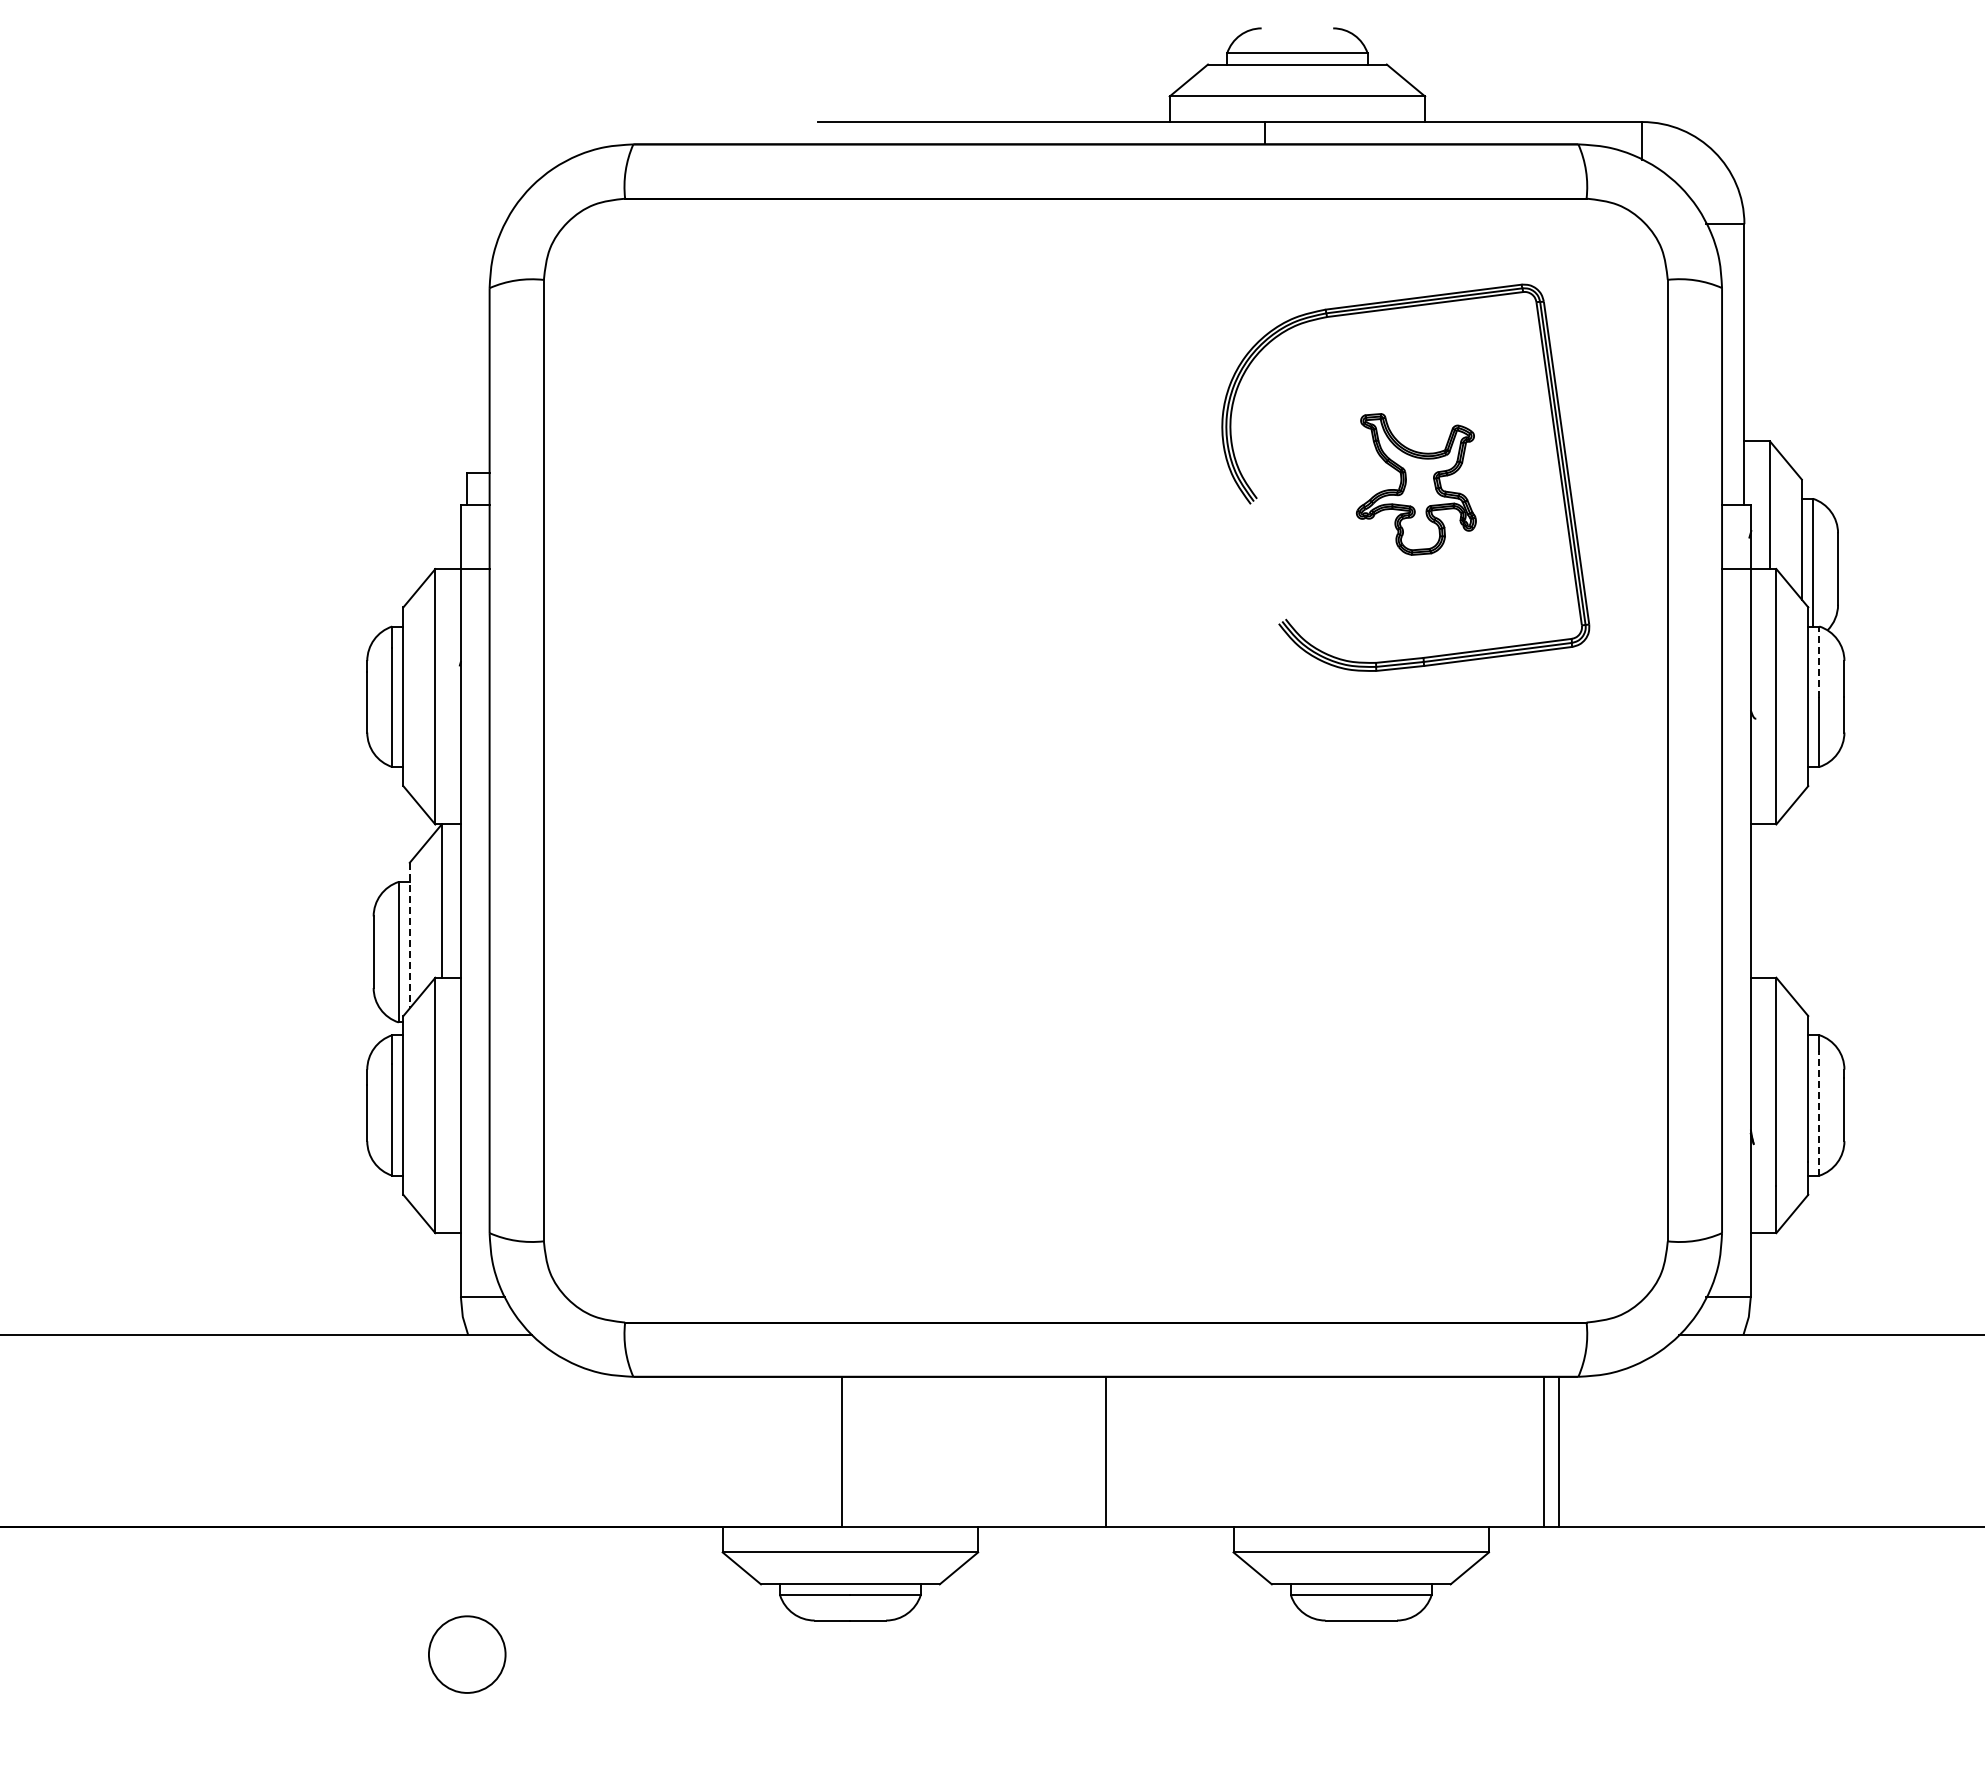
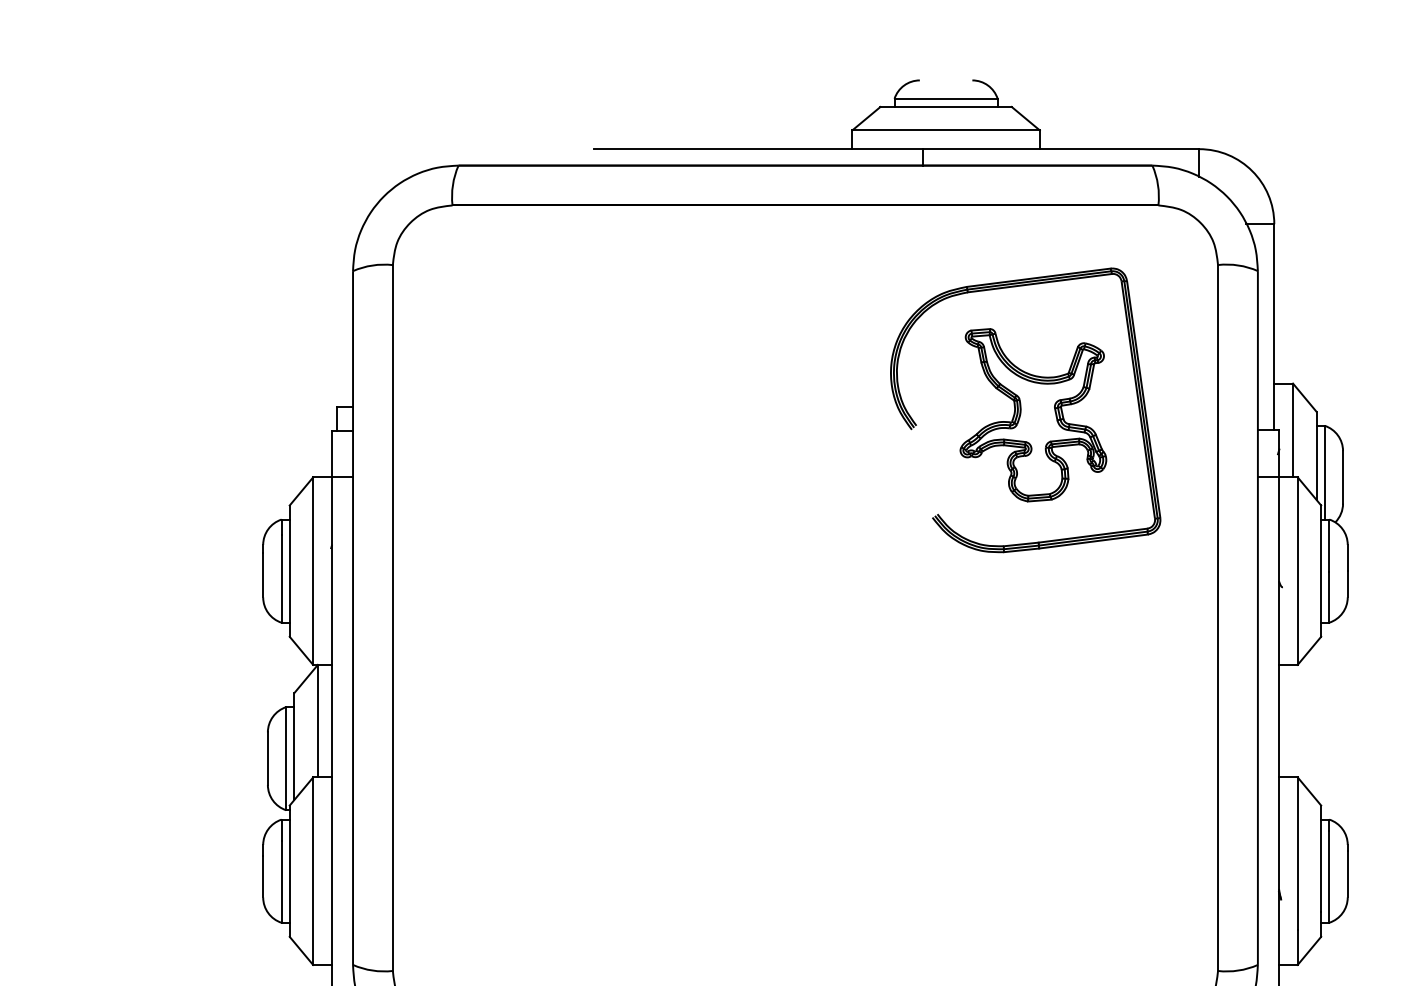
part: (1416, 484) -> (1033, 415), size x1.67
line: (1819, 662) -> (1329, 545), dashed -> solid
line: (409, 935) -> (294, 746), dashed -> solid
line: (1819, 1112) -> (1329, 876), dashed -> solid

